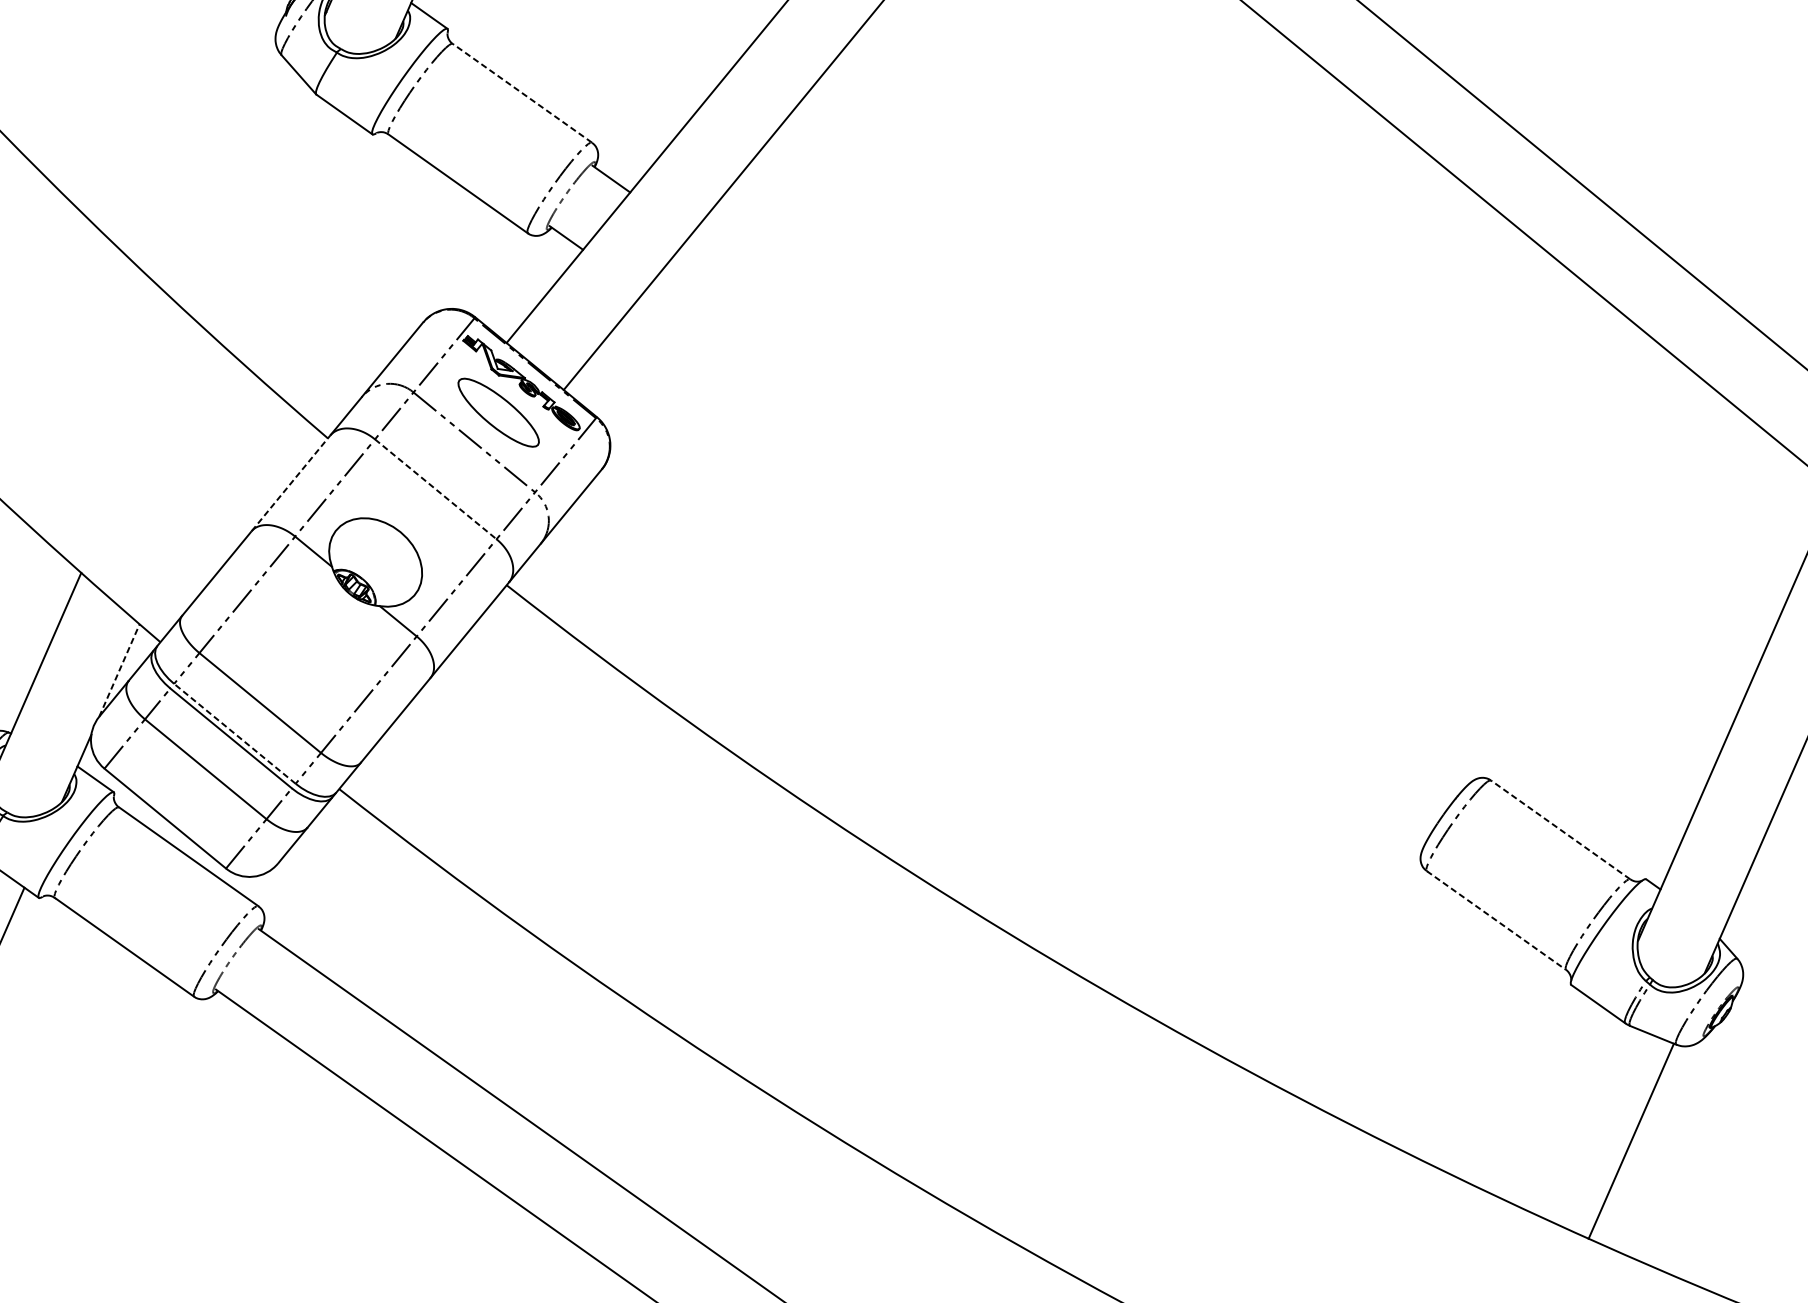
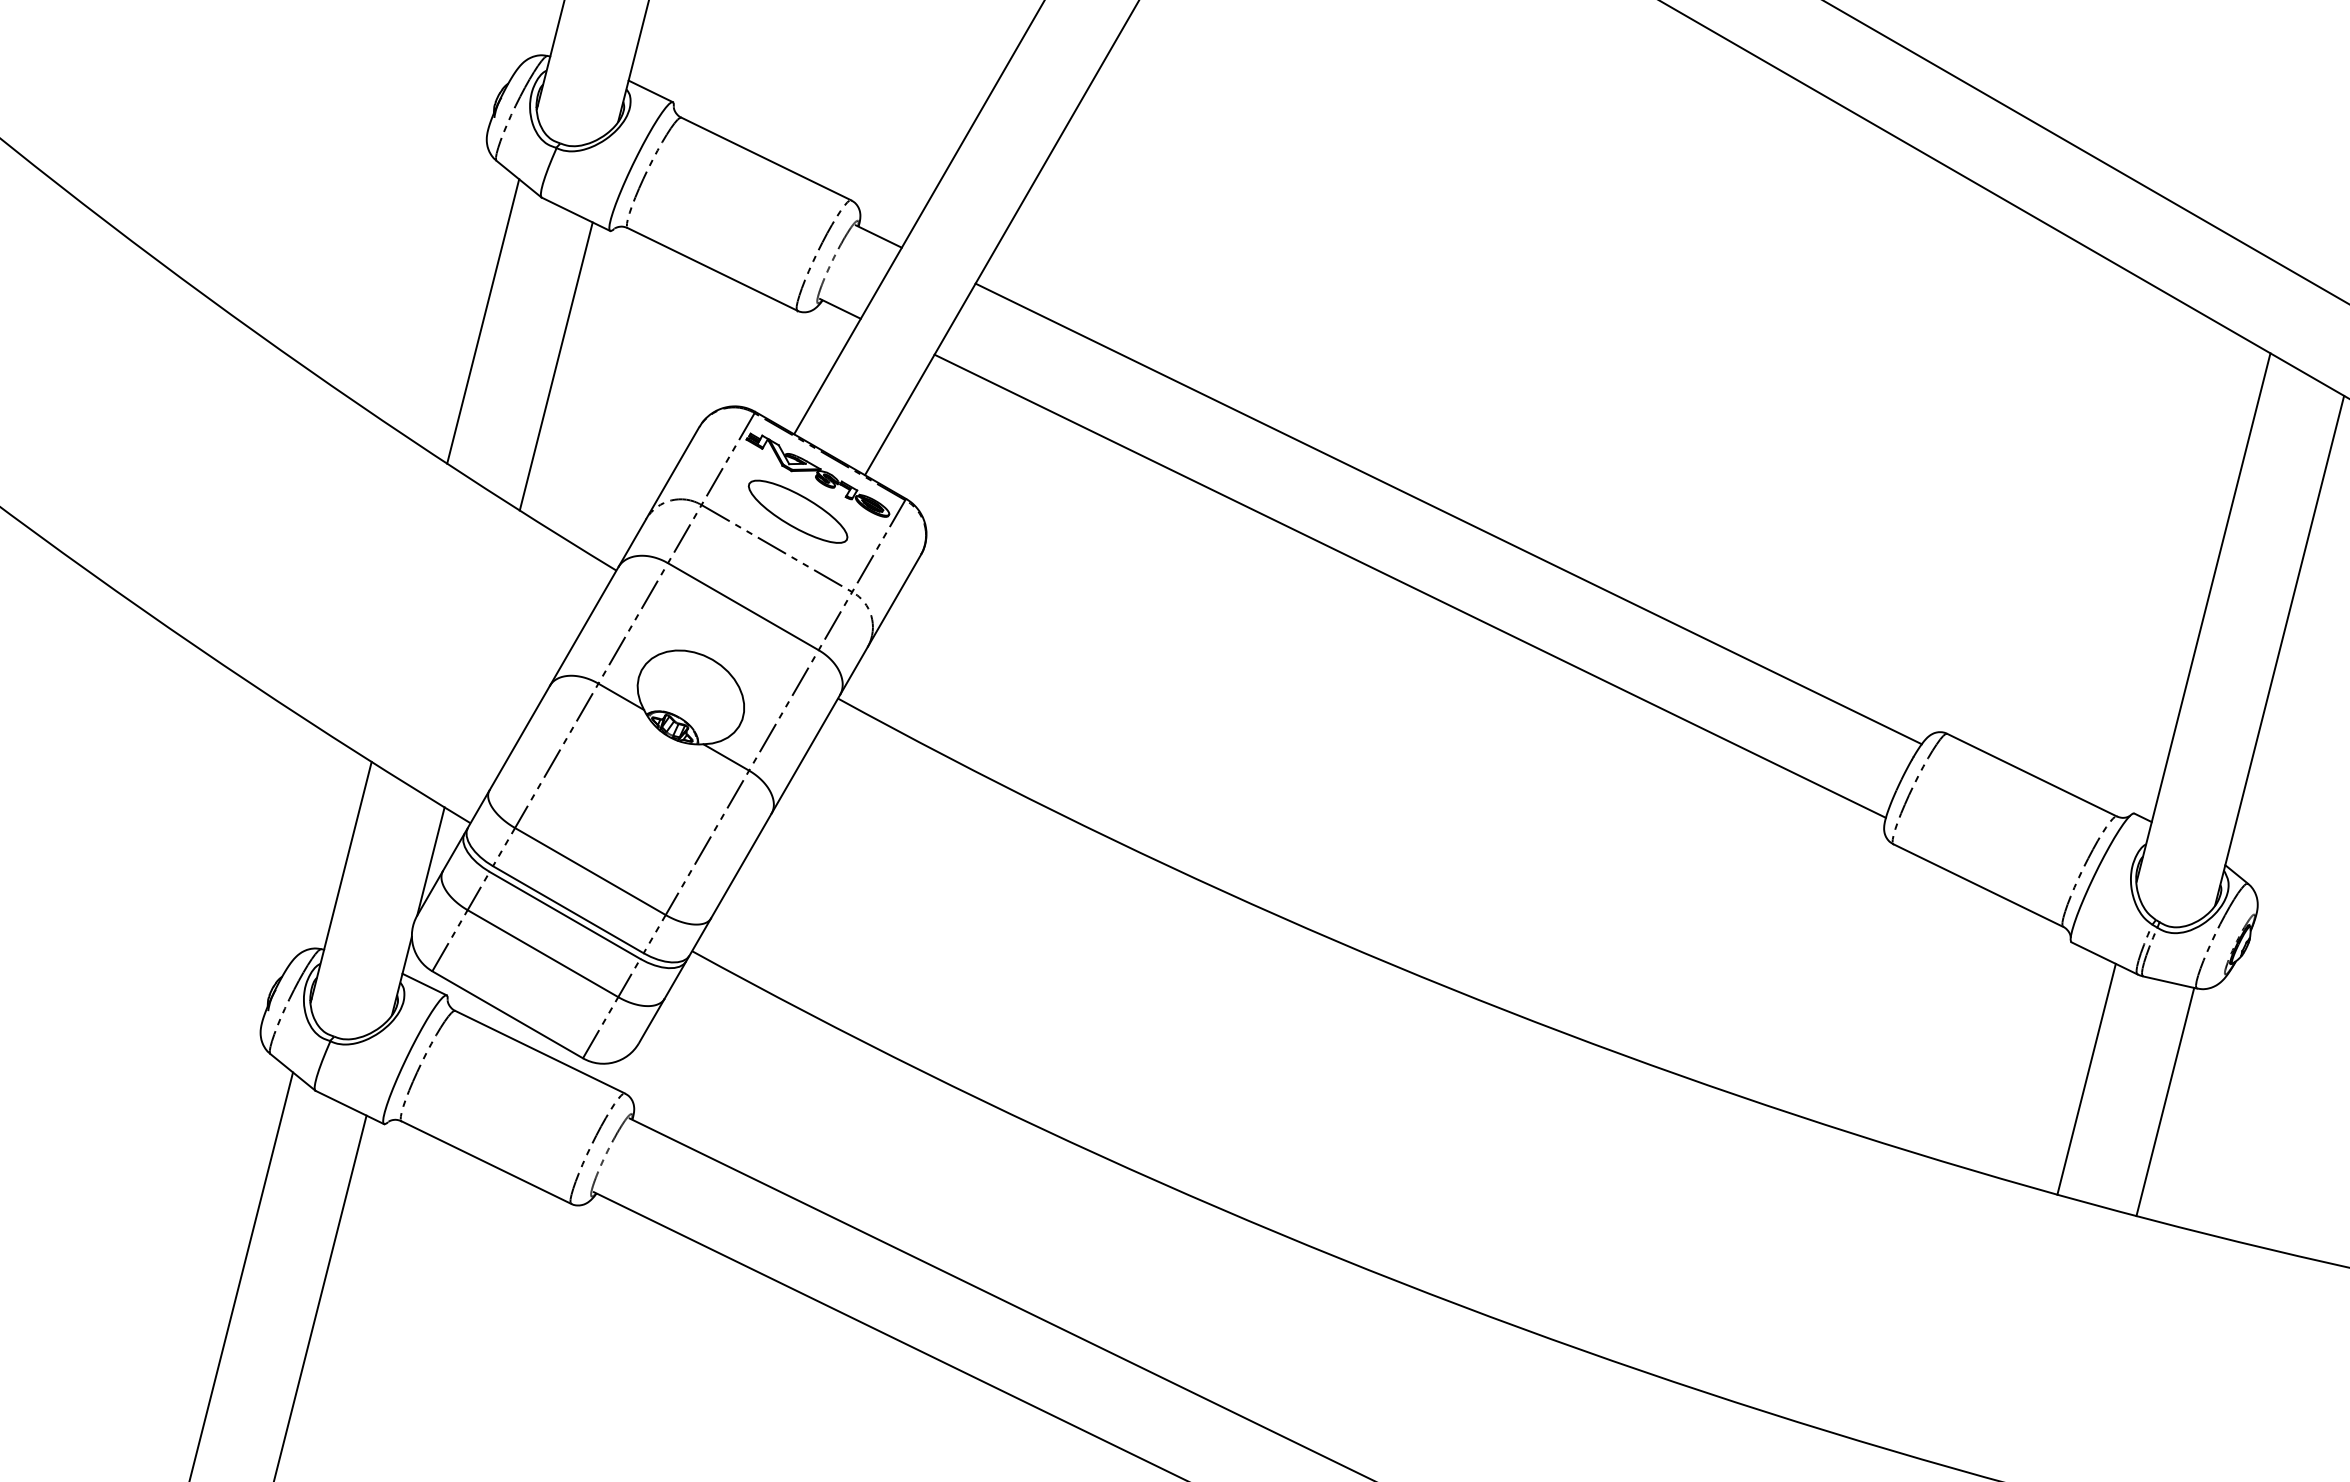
line: (521, 92) -> (765, 158), dashed -> solid
line: (246, 196) -> (483, 321), added
line: (303, 247) -> (555, 366), added
line: (291, 482) -> (584, 625), dashed -> solid
line: (435, 489) -> (743, 606), dashed -> solid
line: (1078, 510) -> (1448, 513), added
line: (1033, 568) -> (1409, 585), added
line: (119, 670) -> (430, 861), dashed -> solid
line: (235, 733) -> (568, 909), dashed -> solid
line: (1560, 829) -> (2031, 774), dashed -> solid
line: (1496, 920) -> (1978, 885), dashed -> solid
line: (1564, 1108) -> (2086, 1078), added

